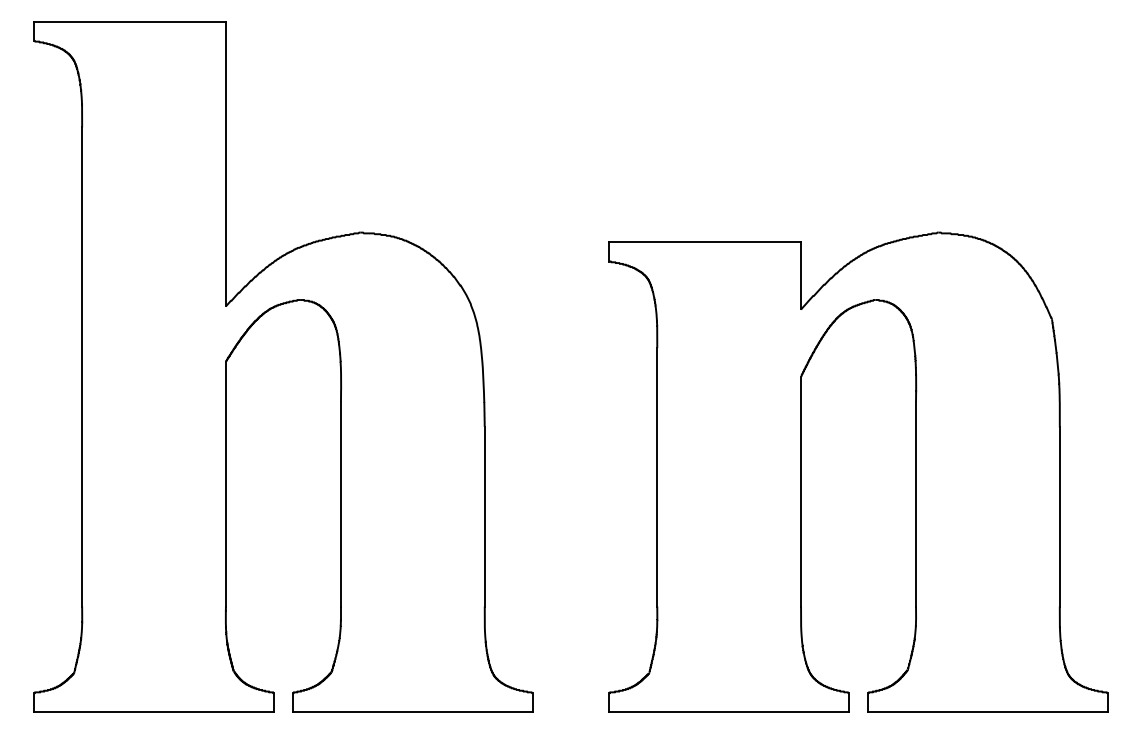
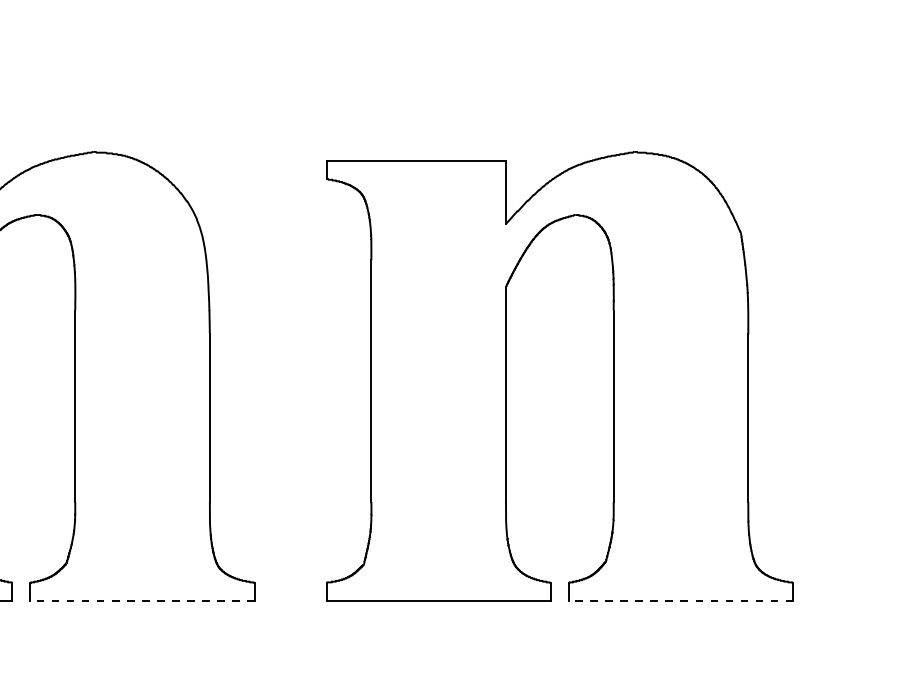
line: (412, 712) -> (142, 601), solid -> dashed
line: (987, 712) -> (680, 601), solid -> dashed

